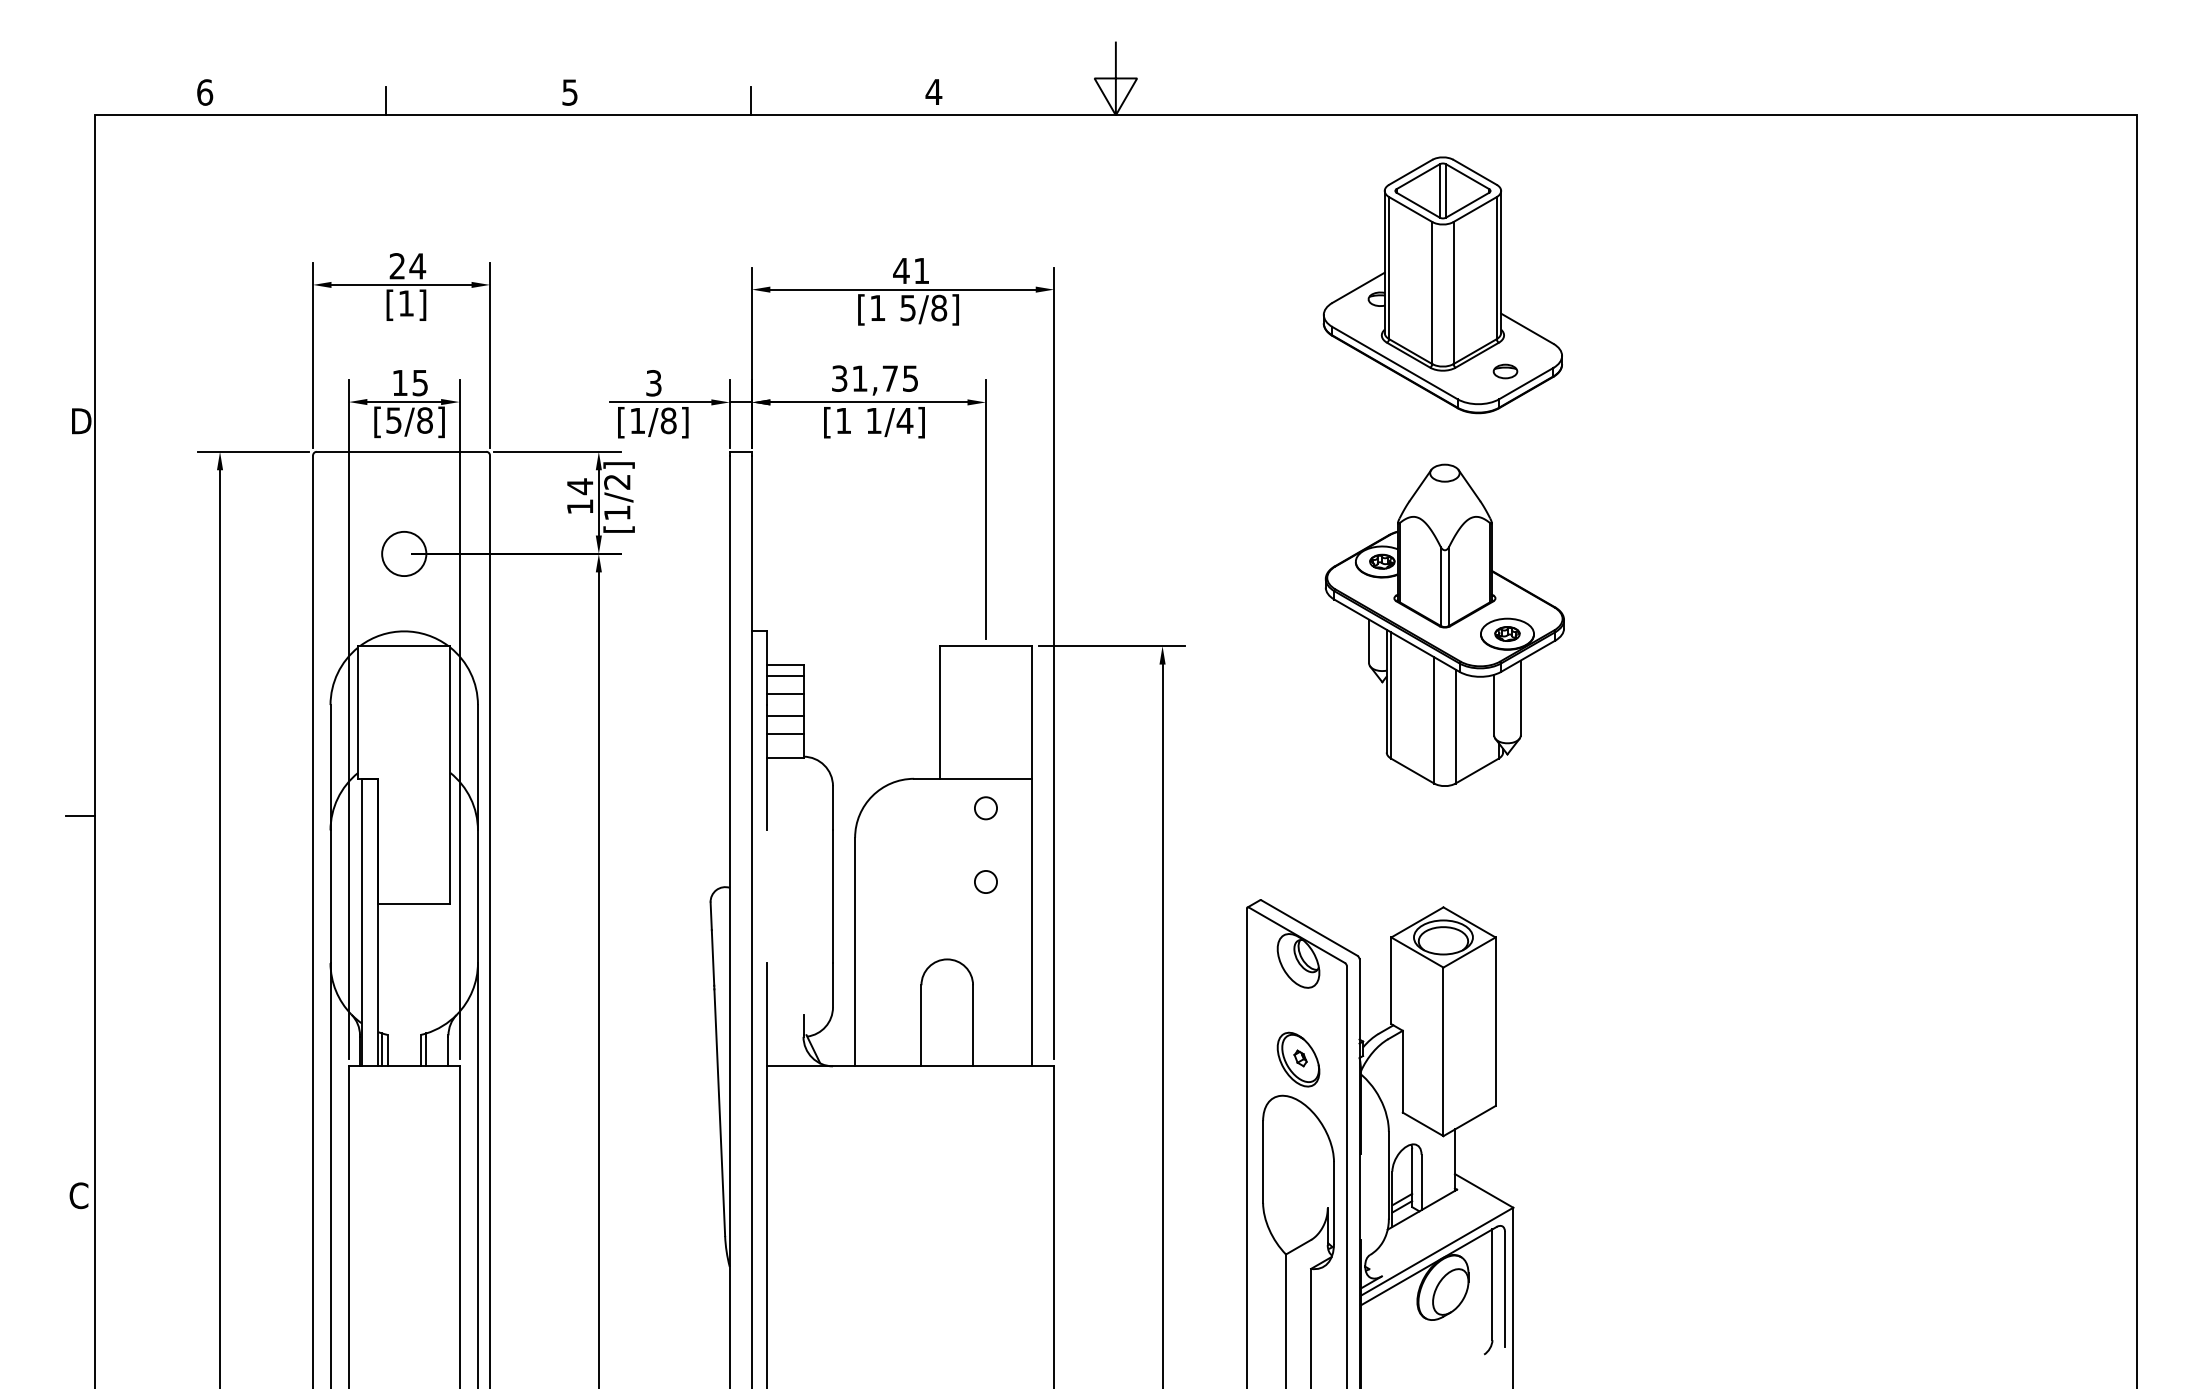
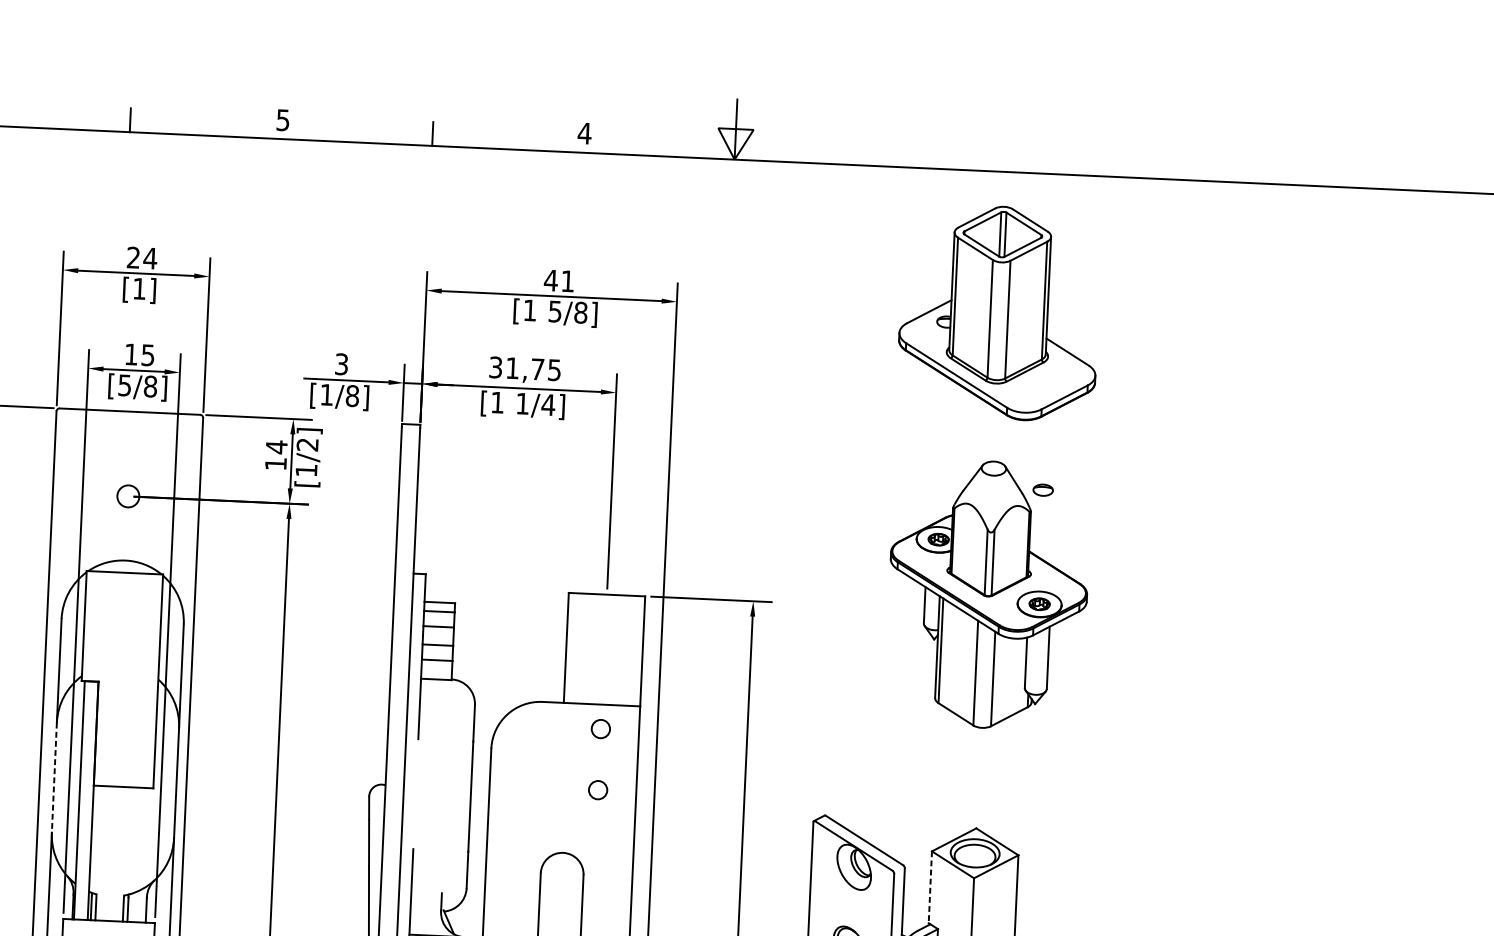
part: (1505, 371) -> (1043, 490), moved
circle: (404, 553) -> (128, 496), size x0.6
line: (330, 897) -> (54, 778), solid -> dashed
line: (1391, 981) -> (930, 887), solid -> dashed

